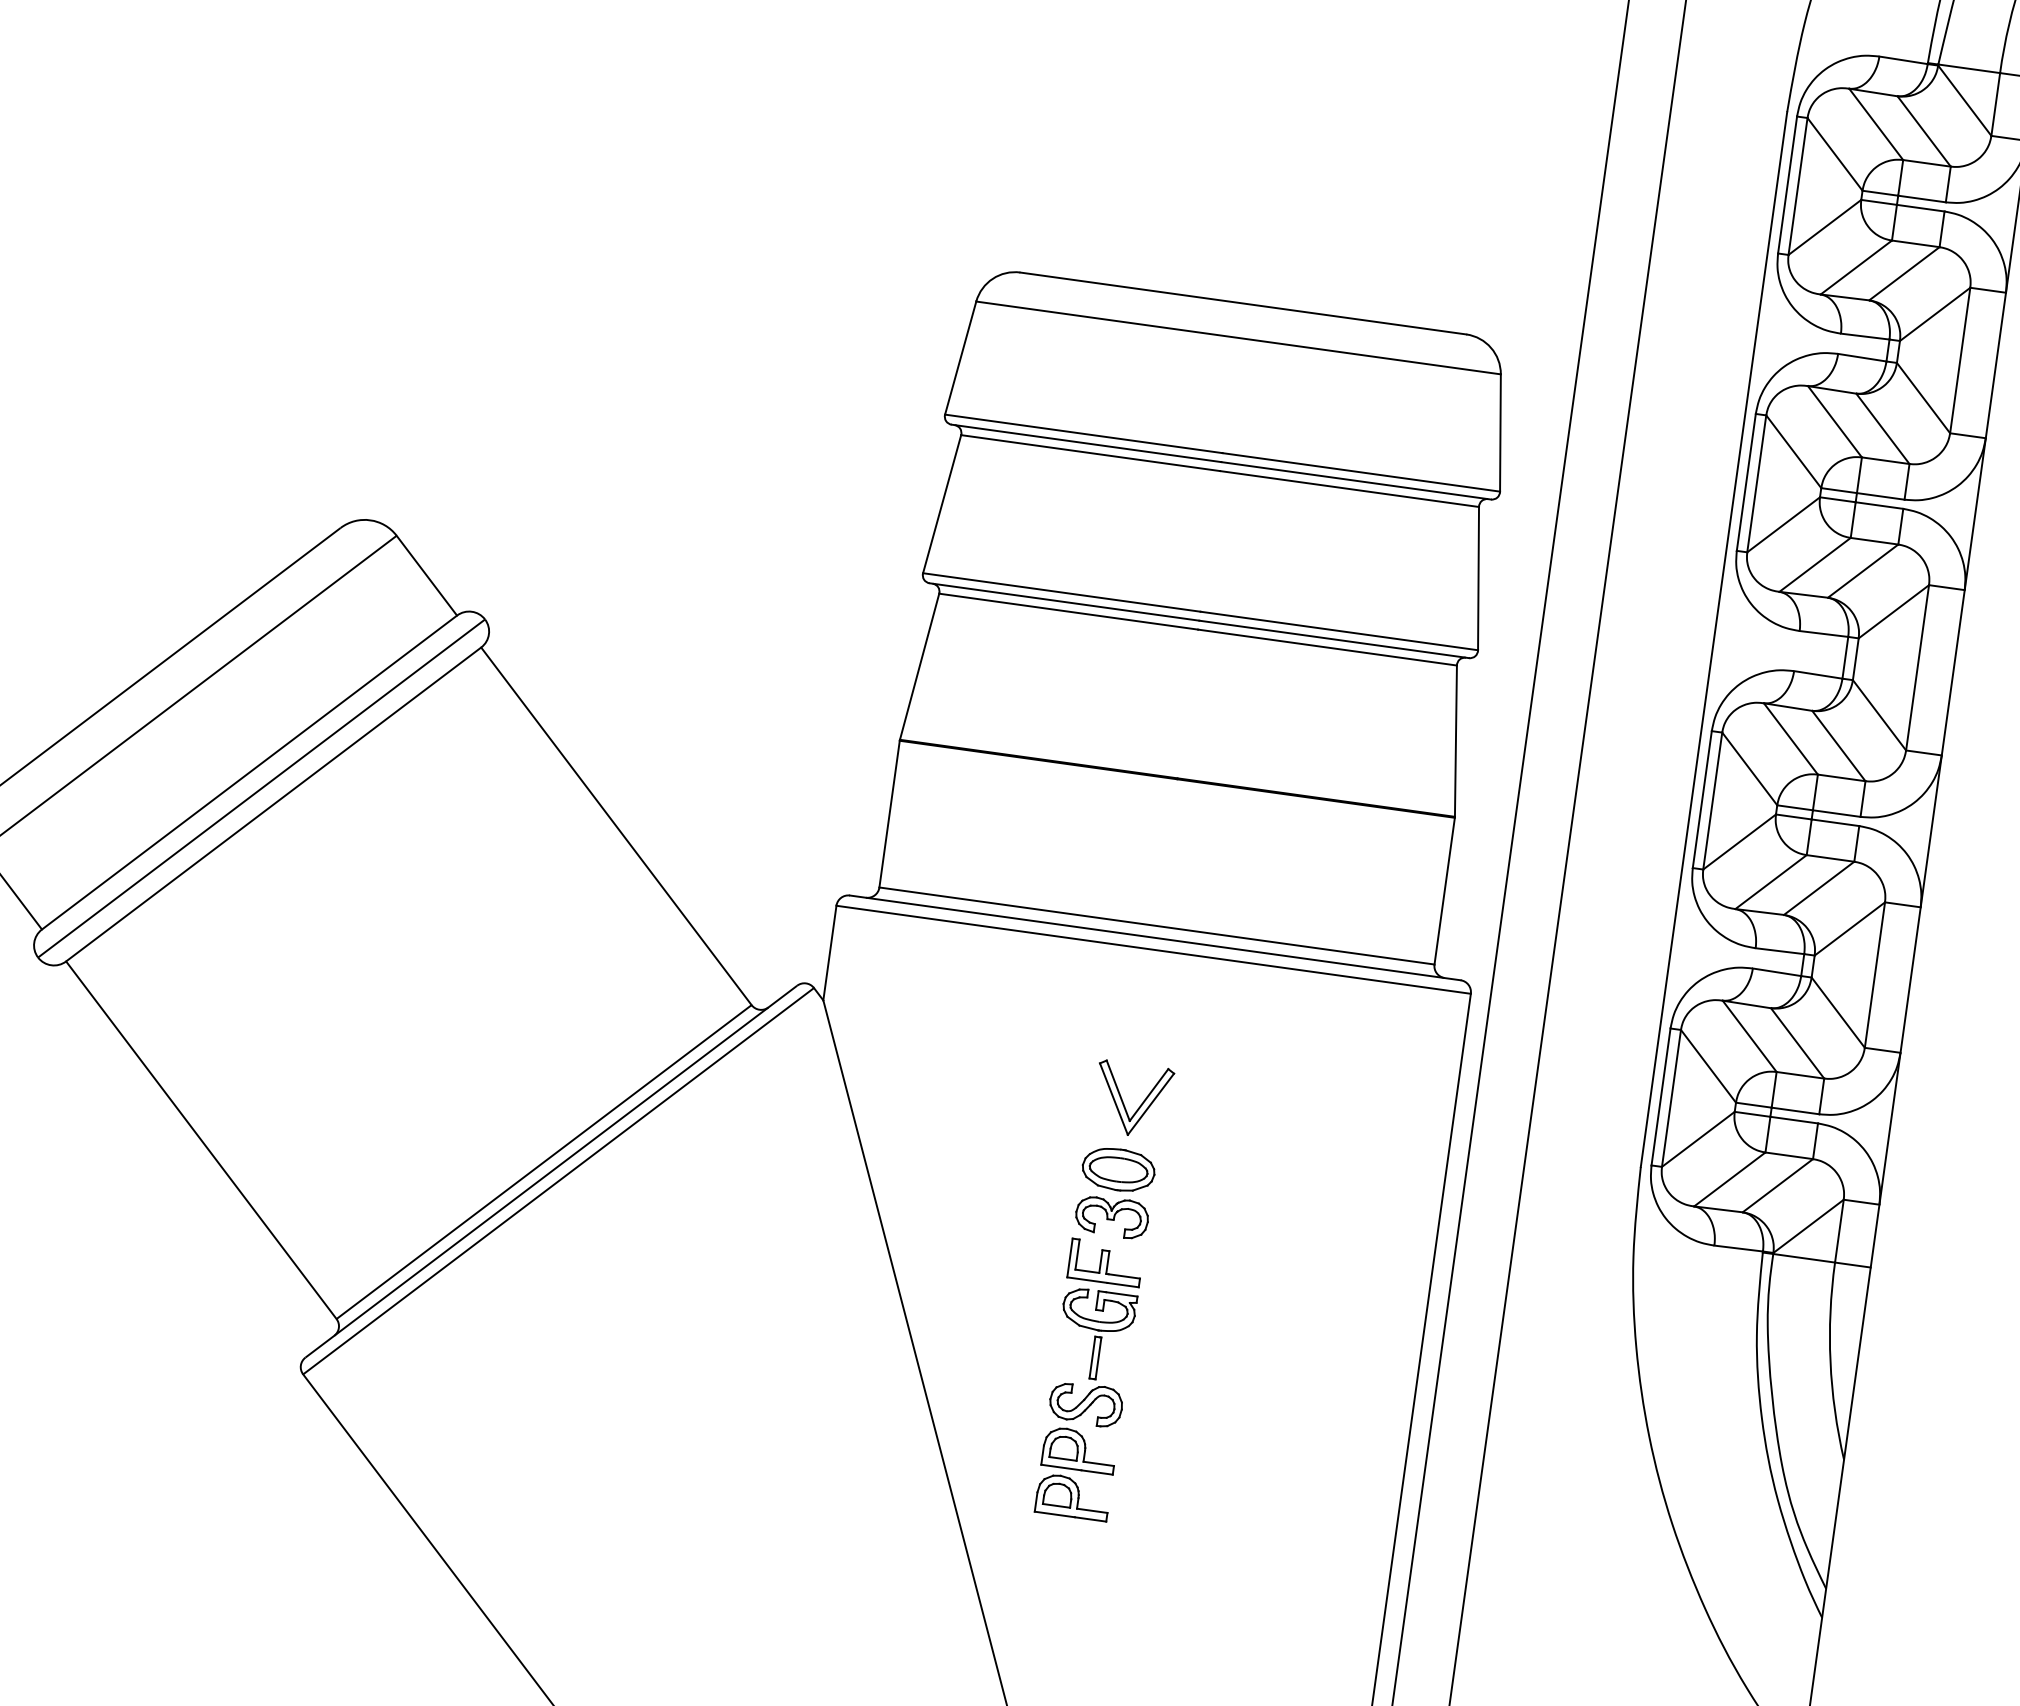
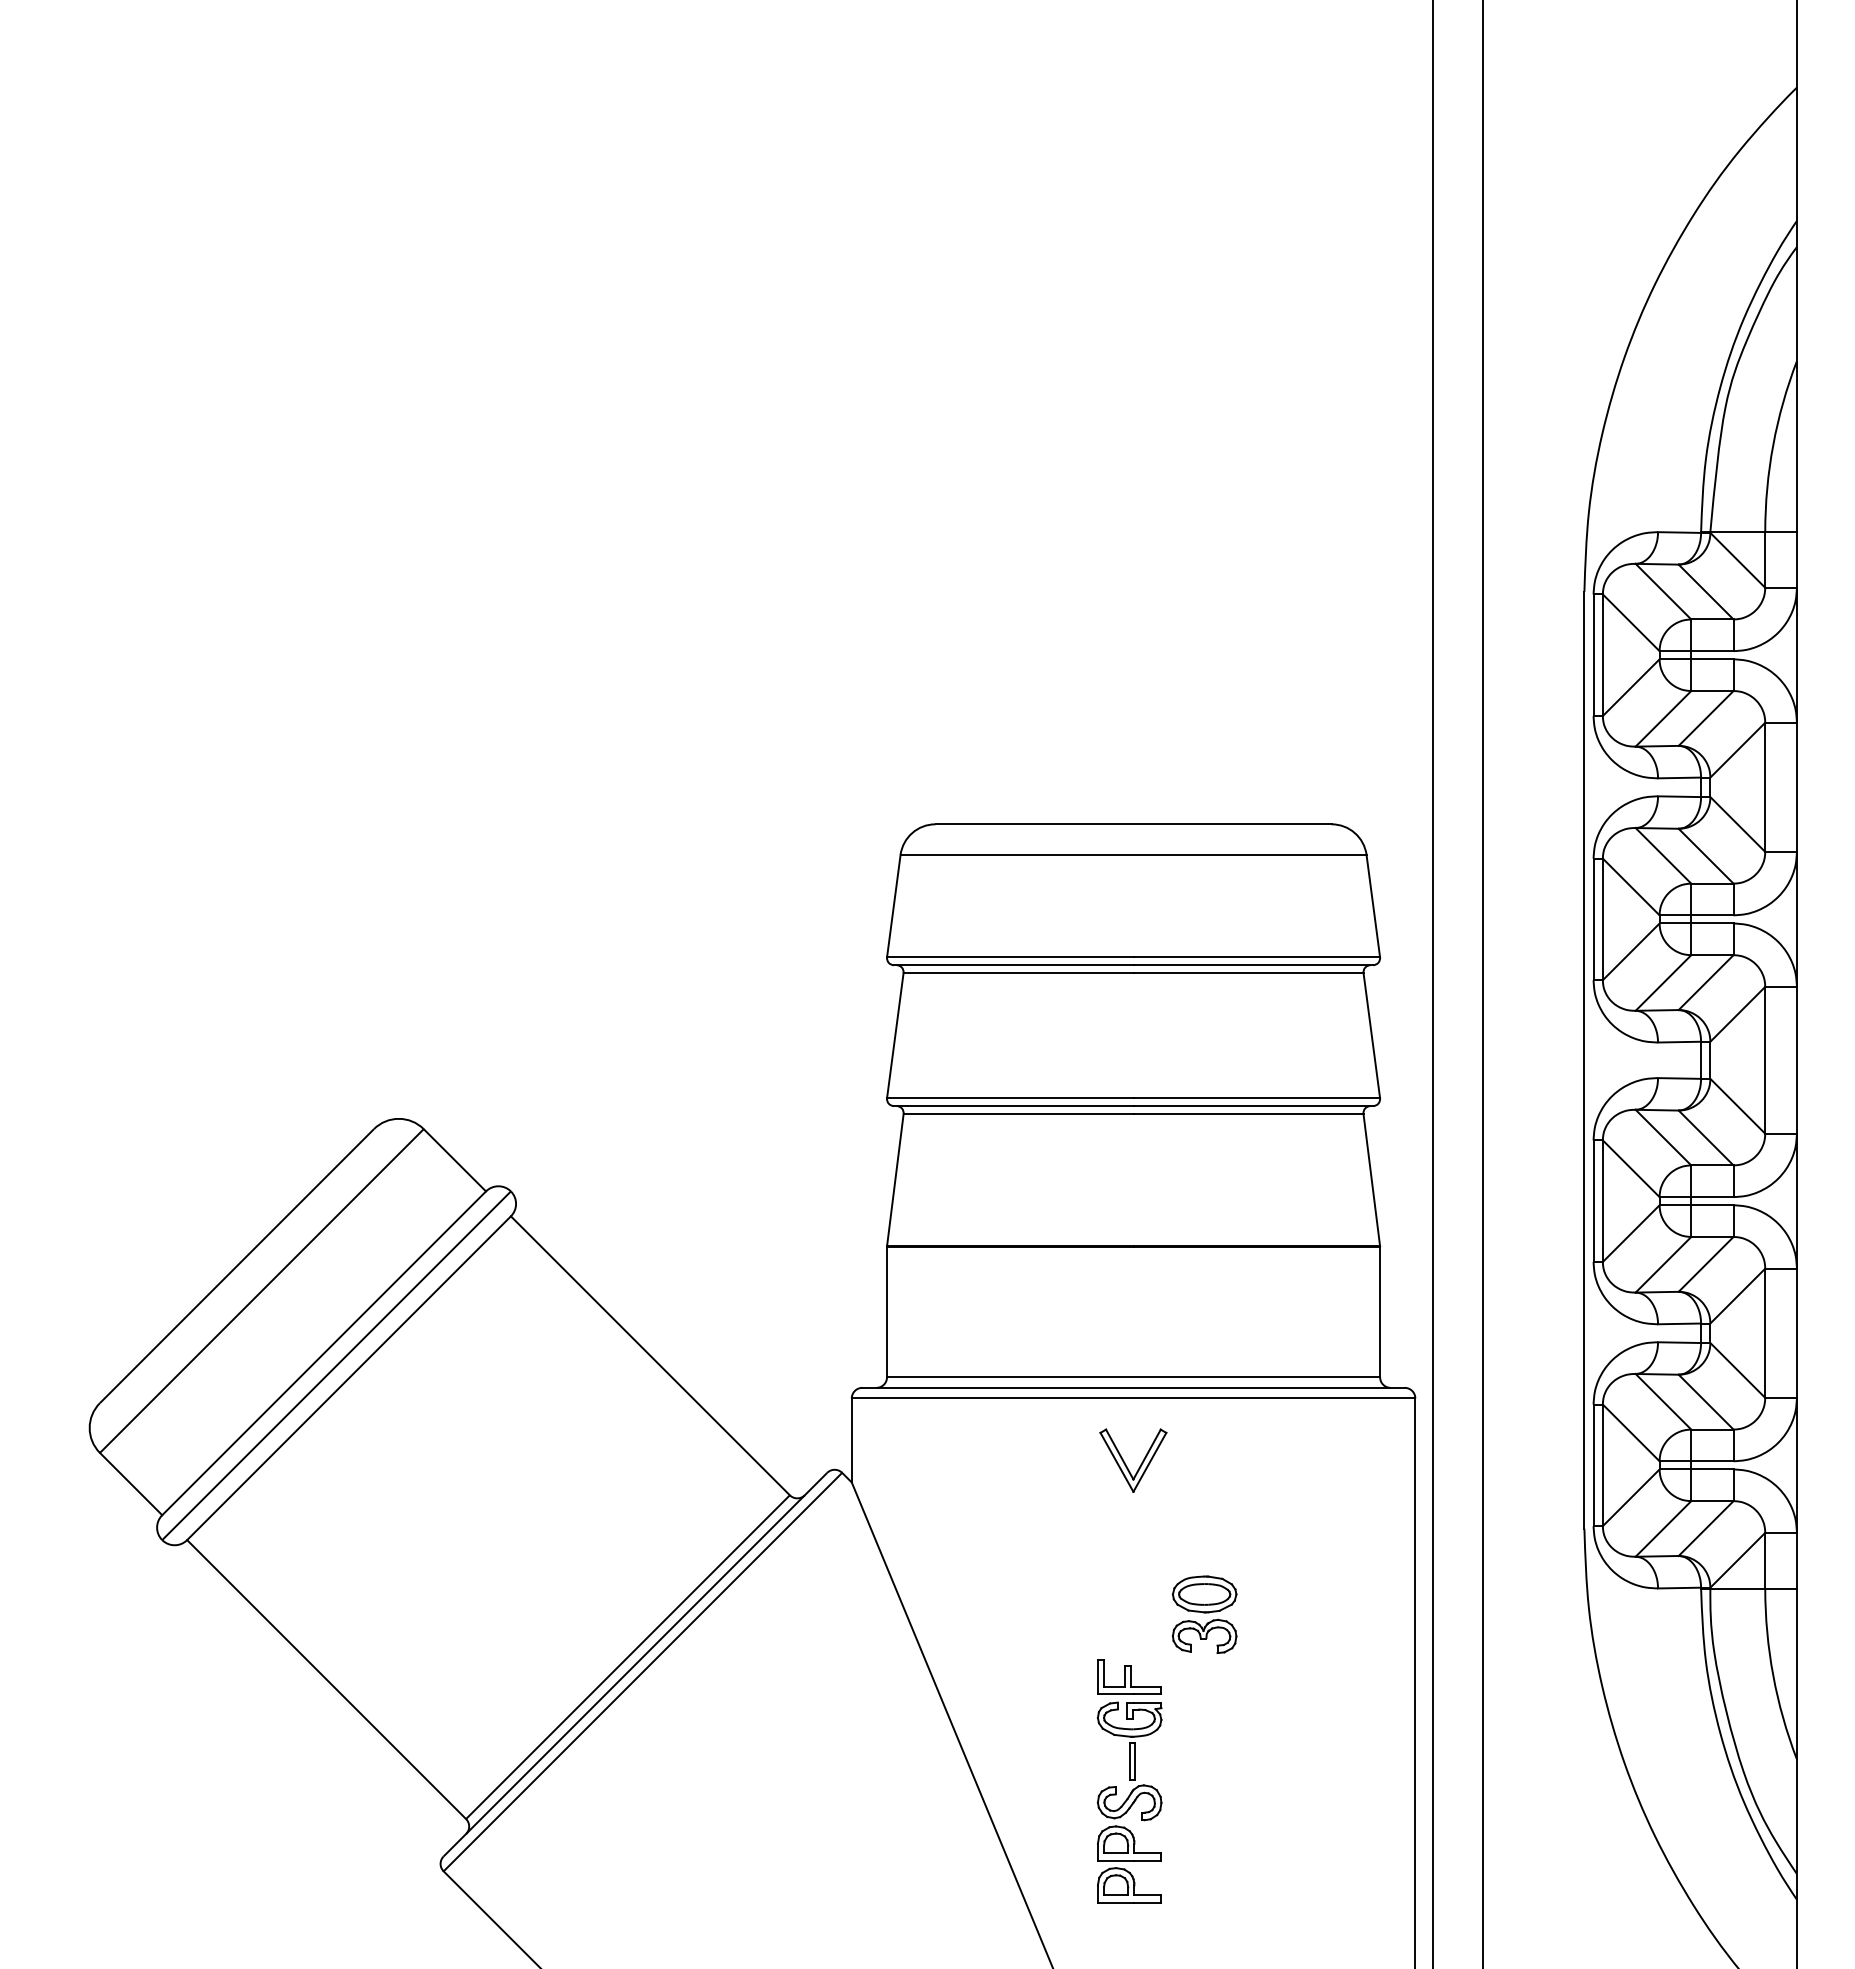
part: (1124, 1102) -> (1126, 1464), moved
part: (1115, 1192) -> (1204, 1614), moved

